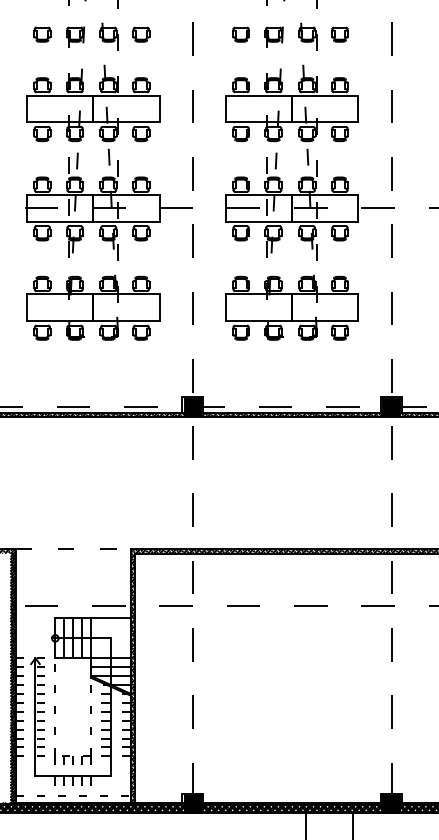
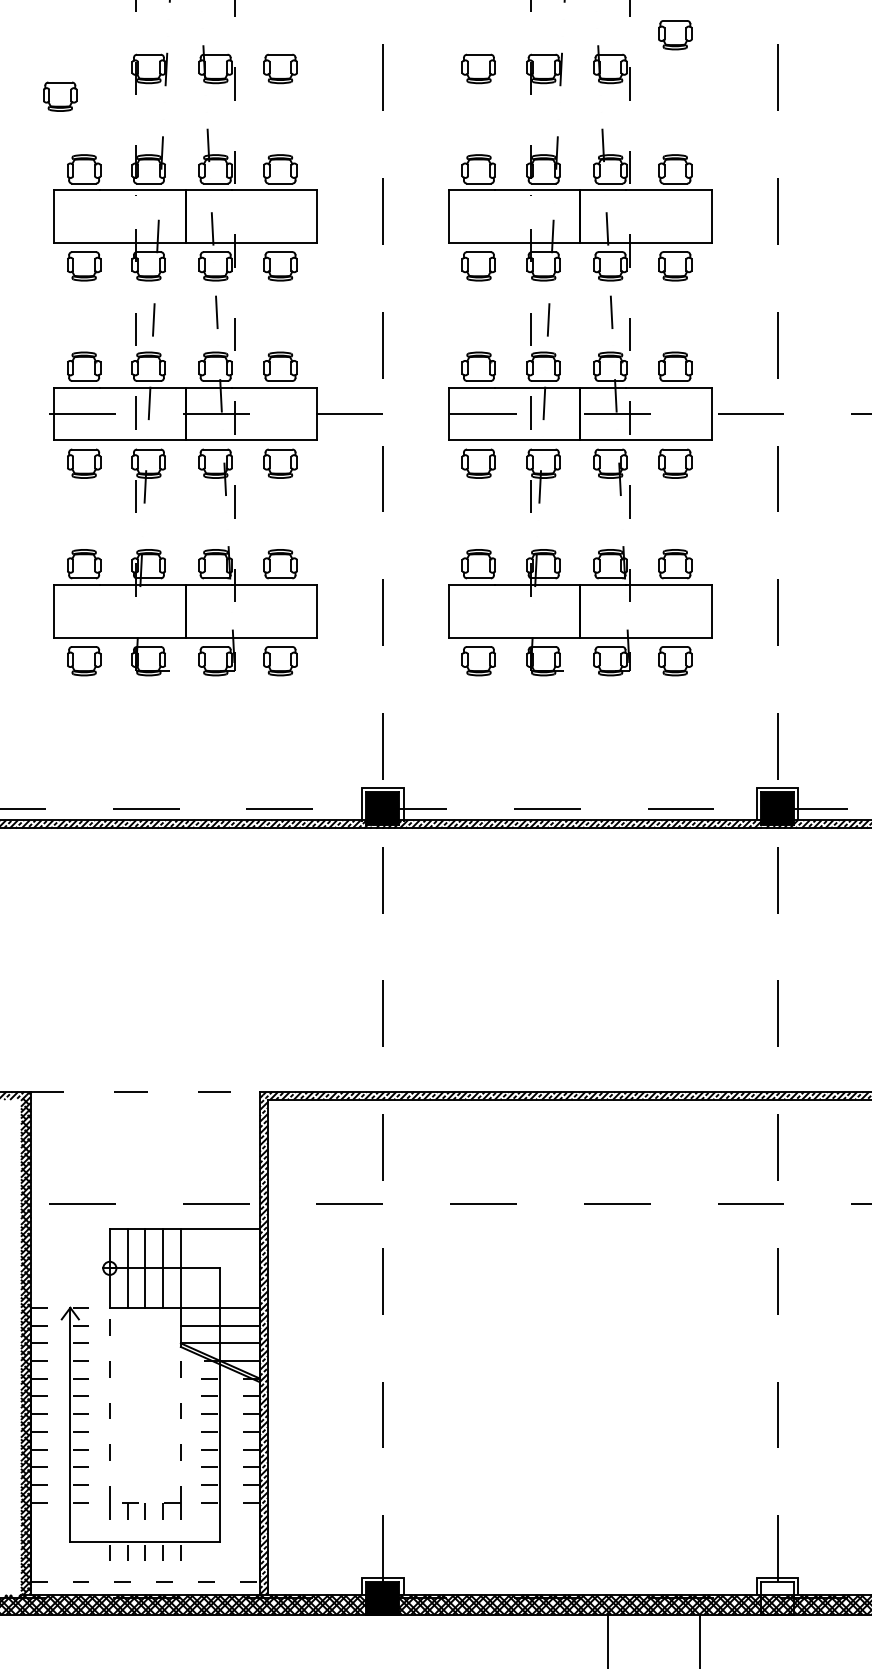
part: (42, 34) -> (60, 96), moved
part: (339, 34) -> (674, 34), moved
fill: (391, 804) -> (777, 1598), removed

